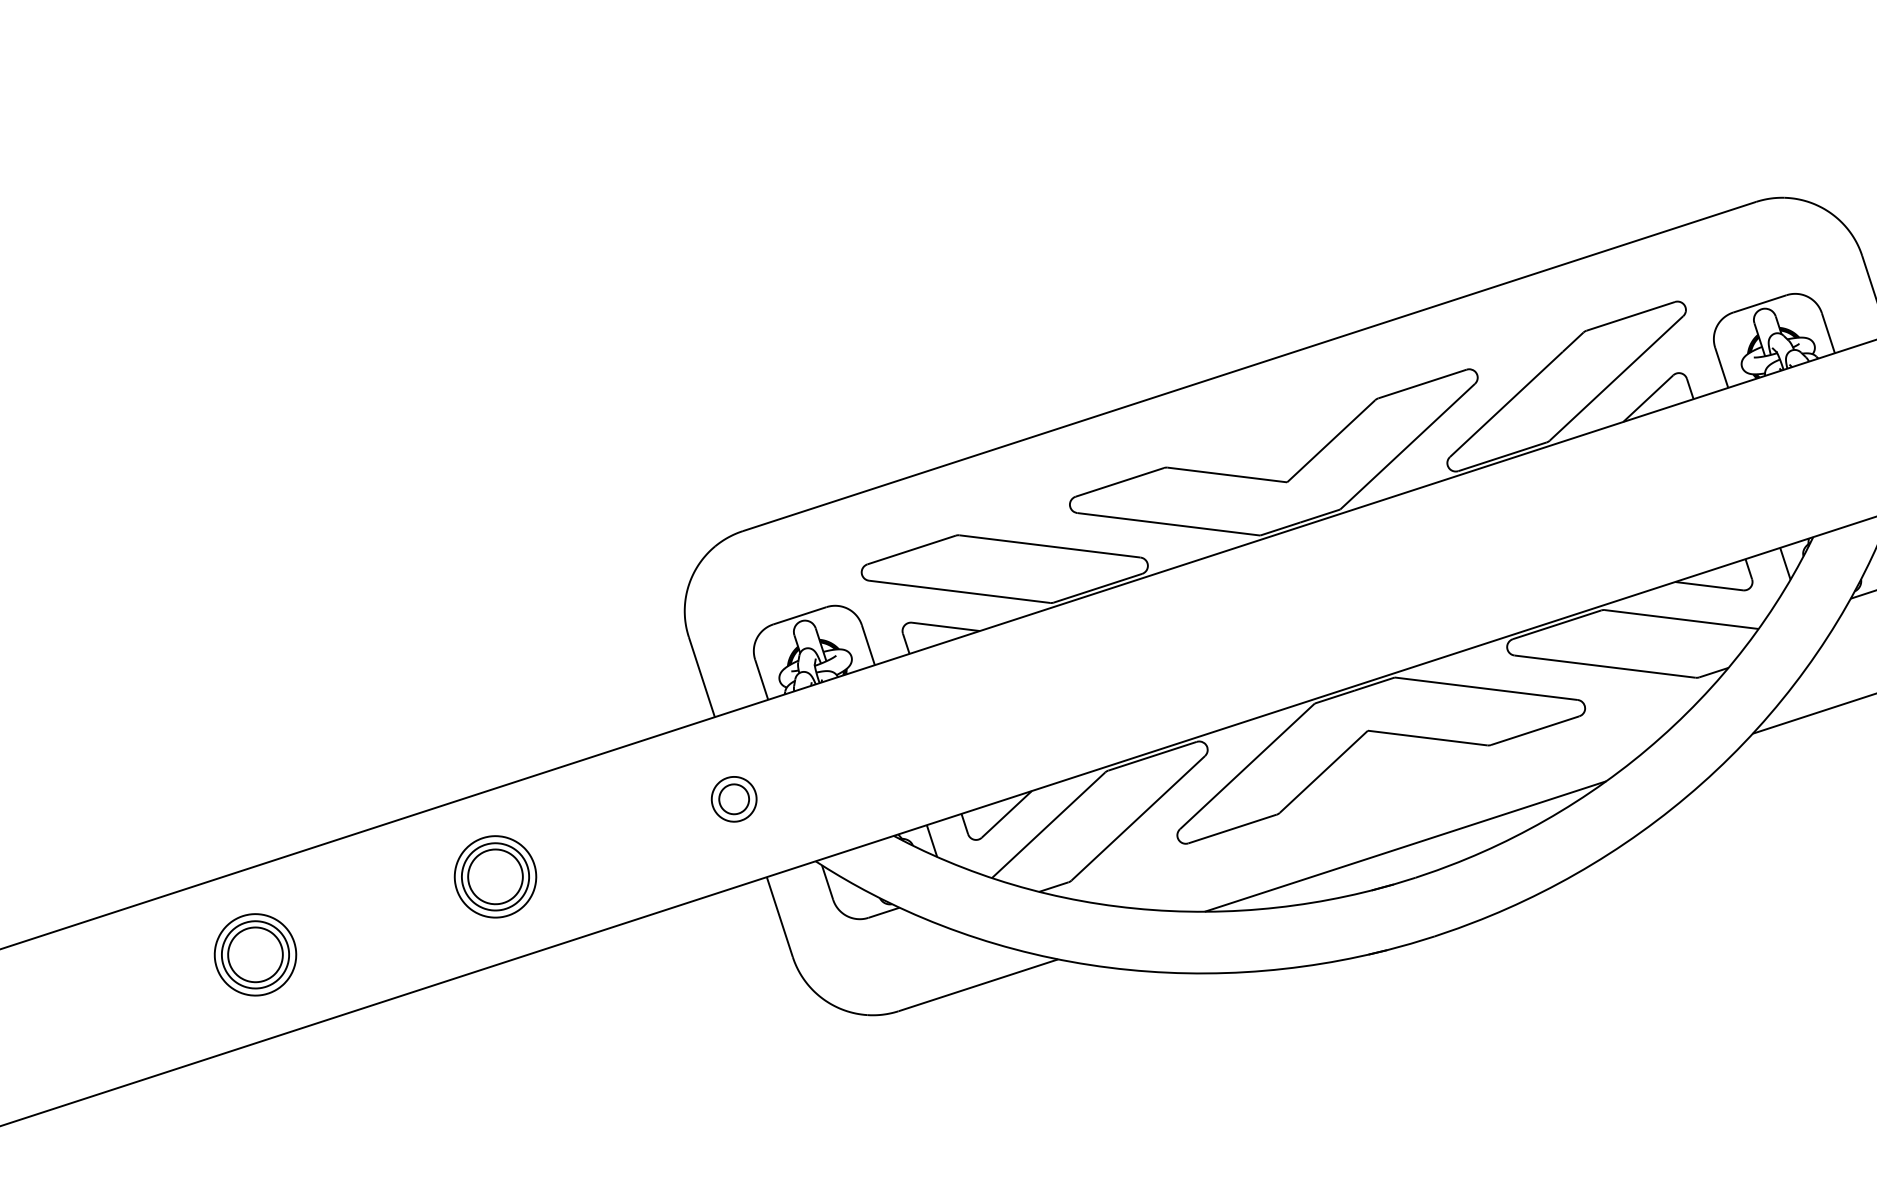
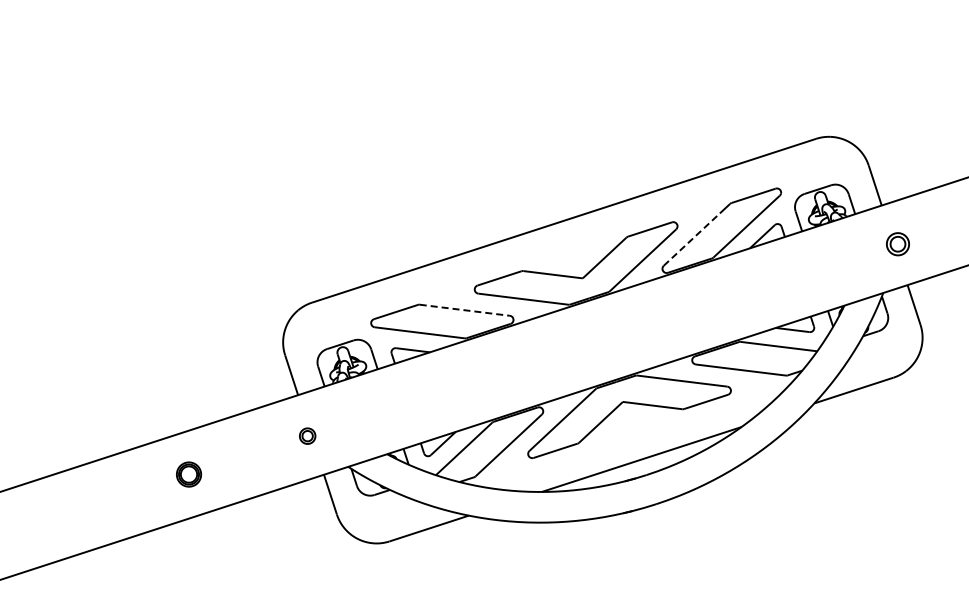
line: (1507, 404) -> (692, 239), solid -> dashed
line: (1051, 546) -> (465, 310), solid -> dashed
part: (733, 800) -> (307, 436), size x0.7
part: (494, 876) -> (188, 474), size x0.6
part: (255, 955) -> (69, 513), removed

